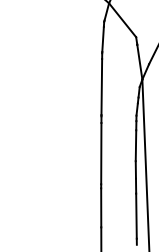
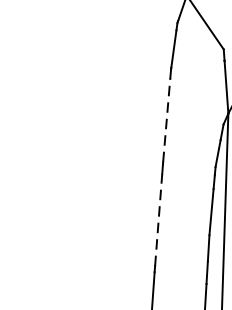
line: (101, 87) -> (166, 120), solid -> dashed
line: (101, 153) -> (158, 219), solid -> dashed

